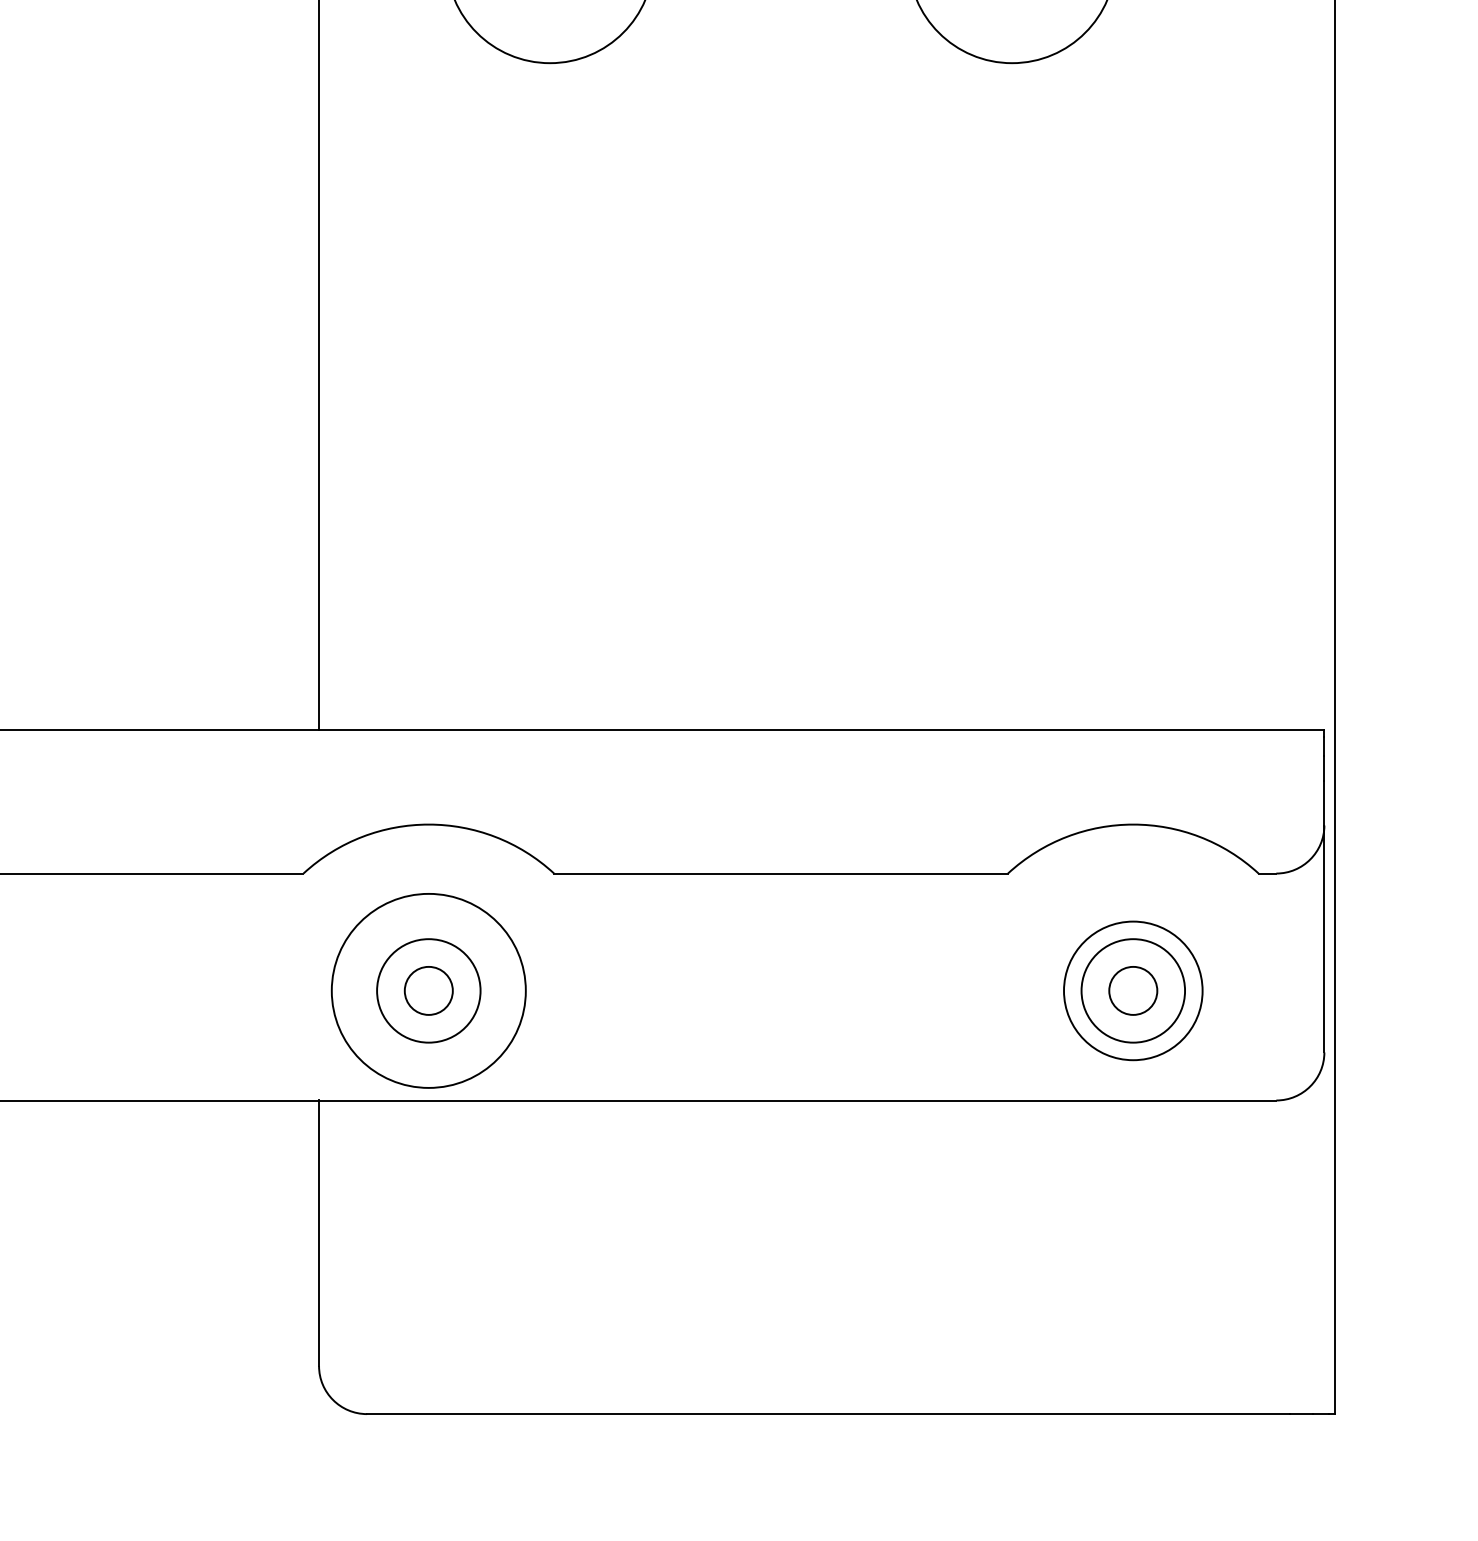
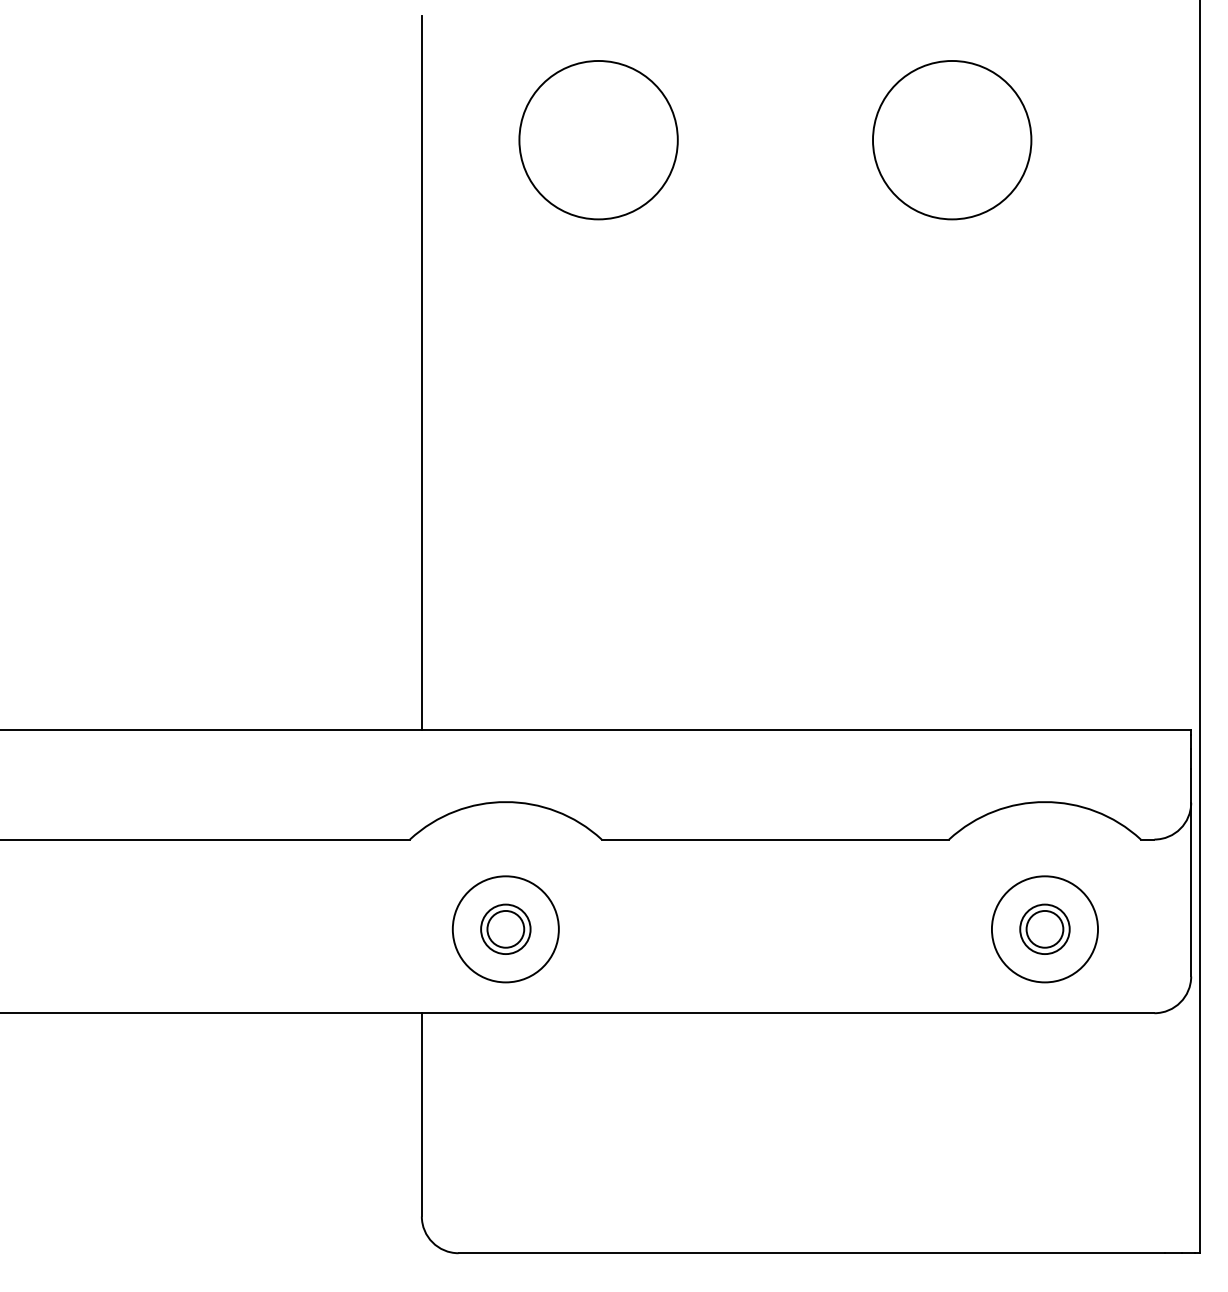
circle: (428, 991) -> (505, 929), size x0.62
circle: (428, 991) -> (505, 929), size x0.71
circle: (1132, 991) -> (1044, 929), size x0.62

